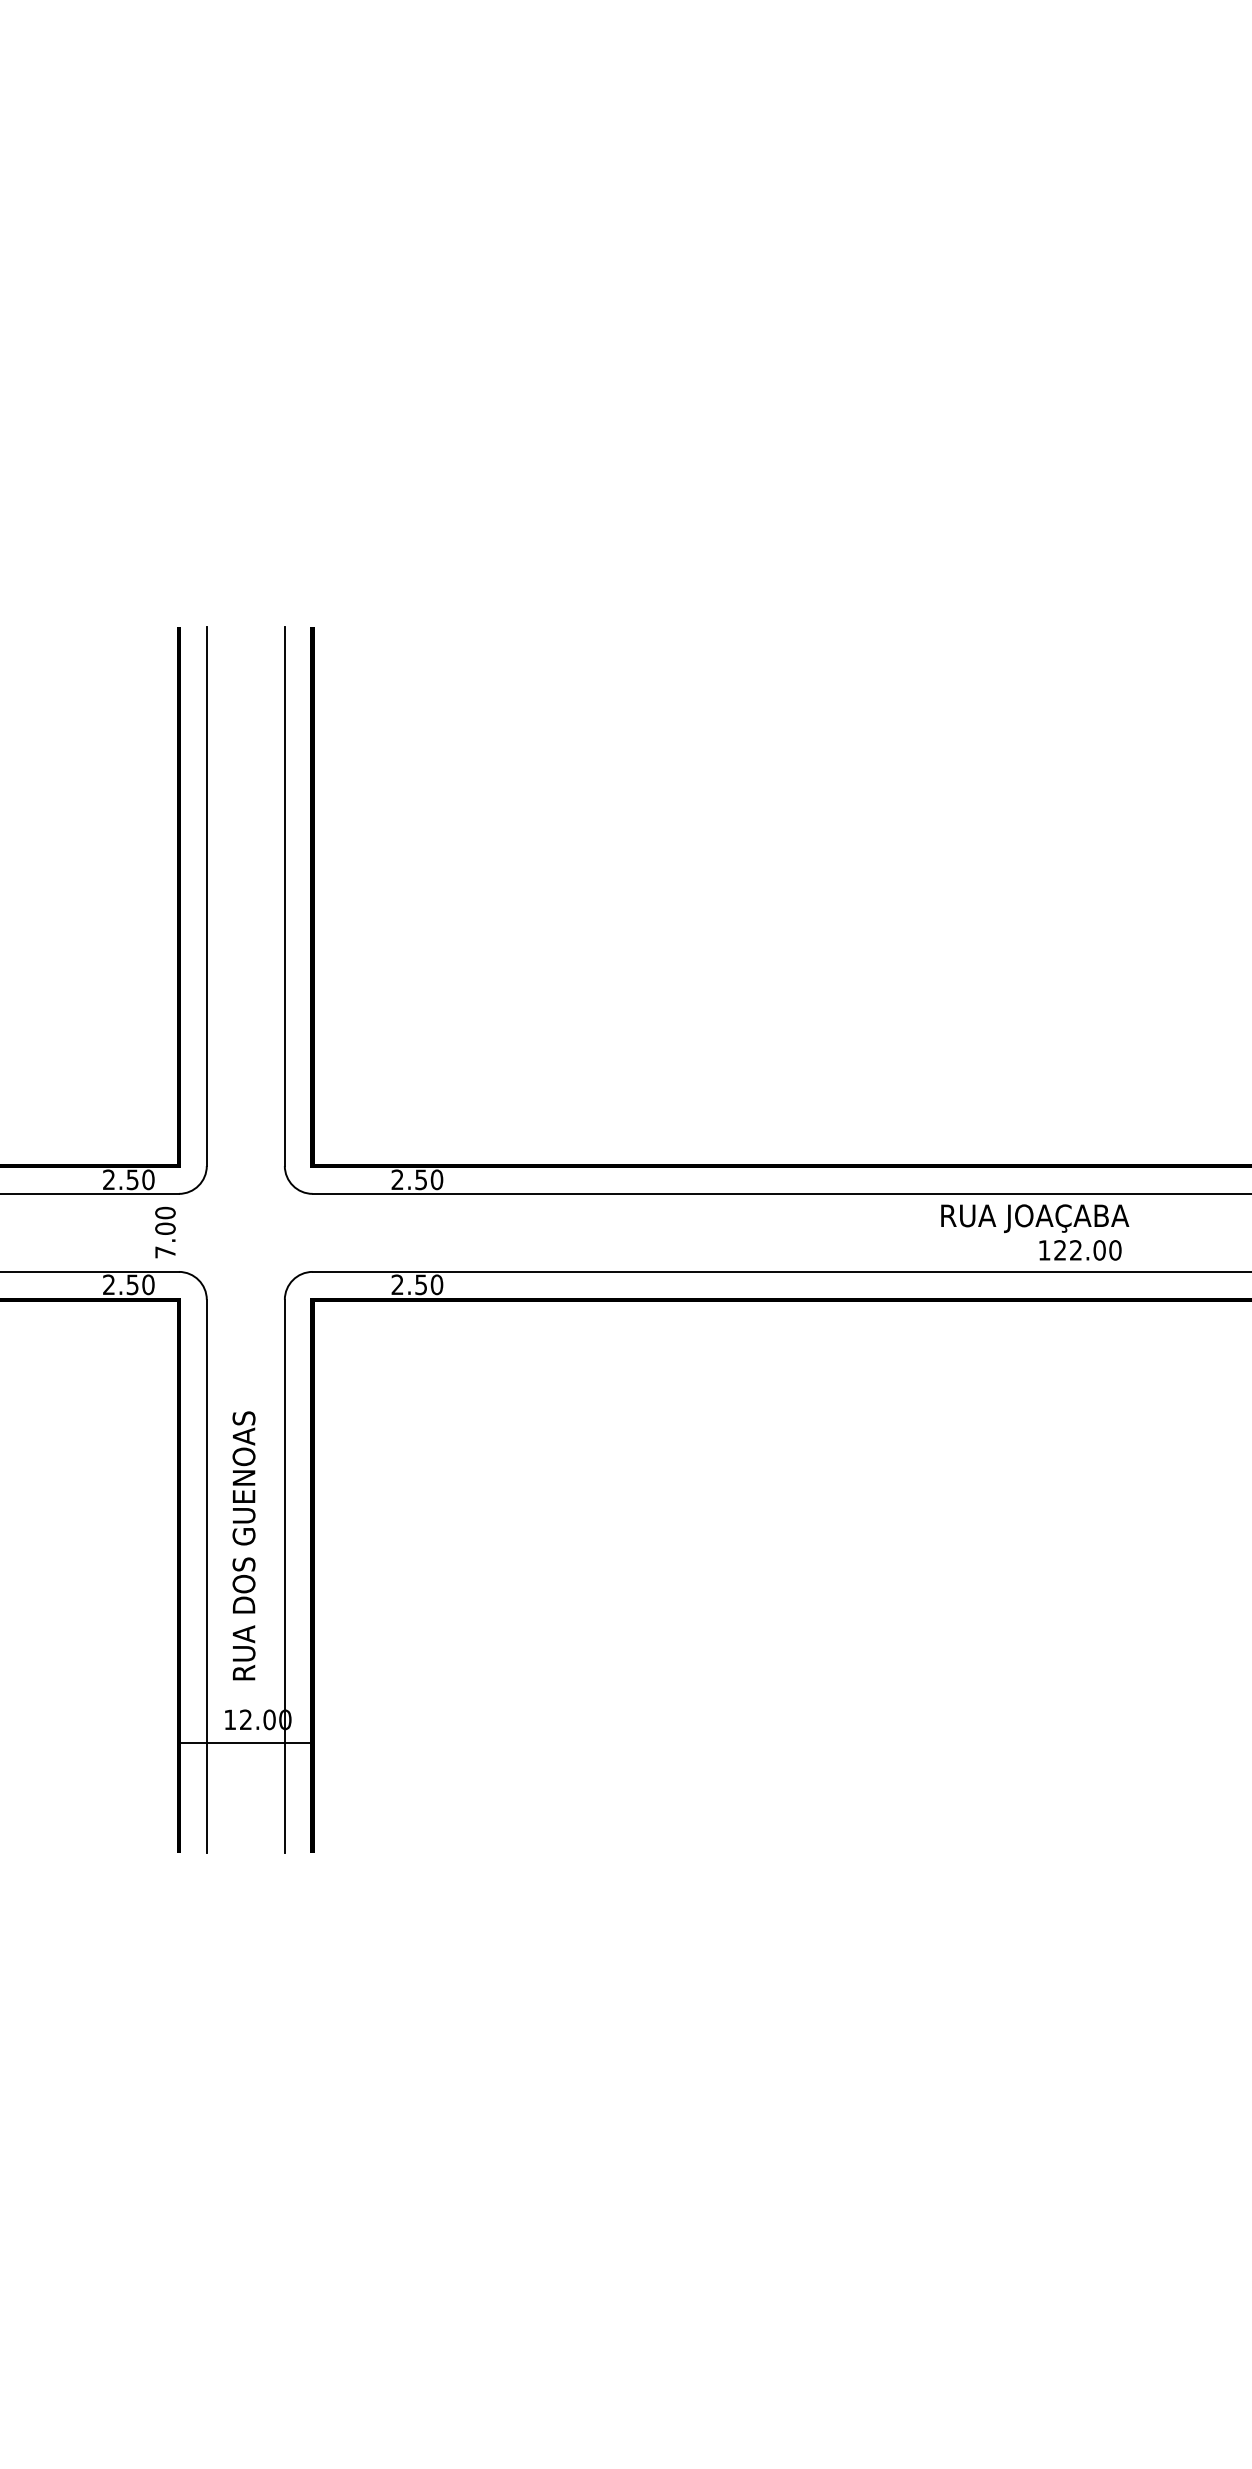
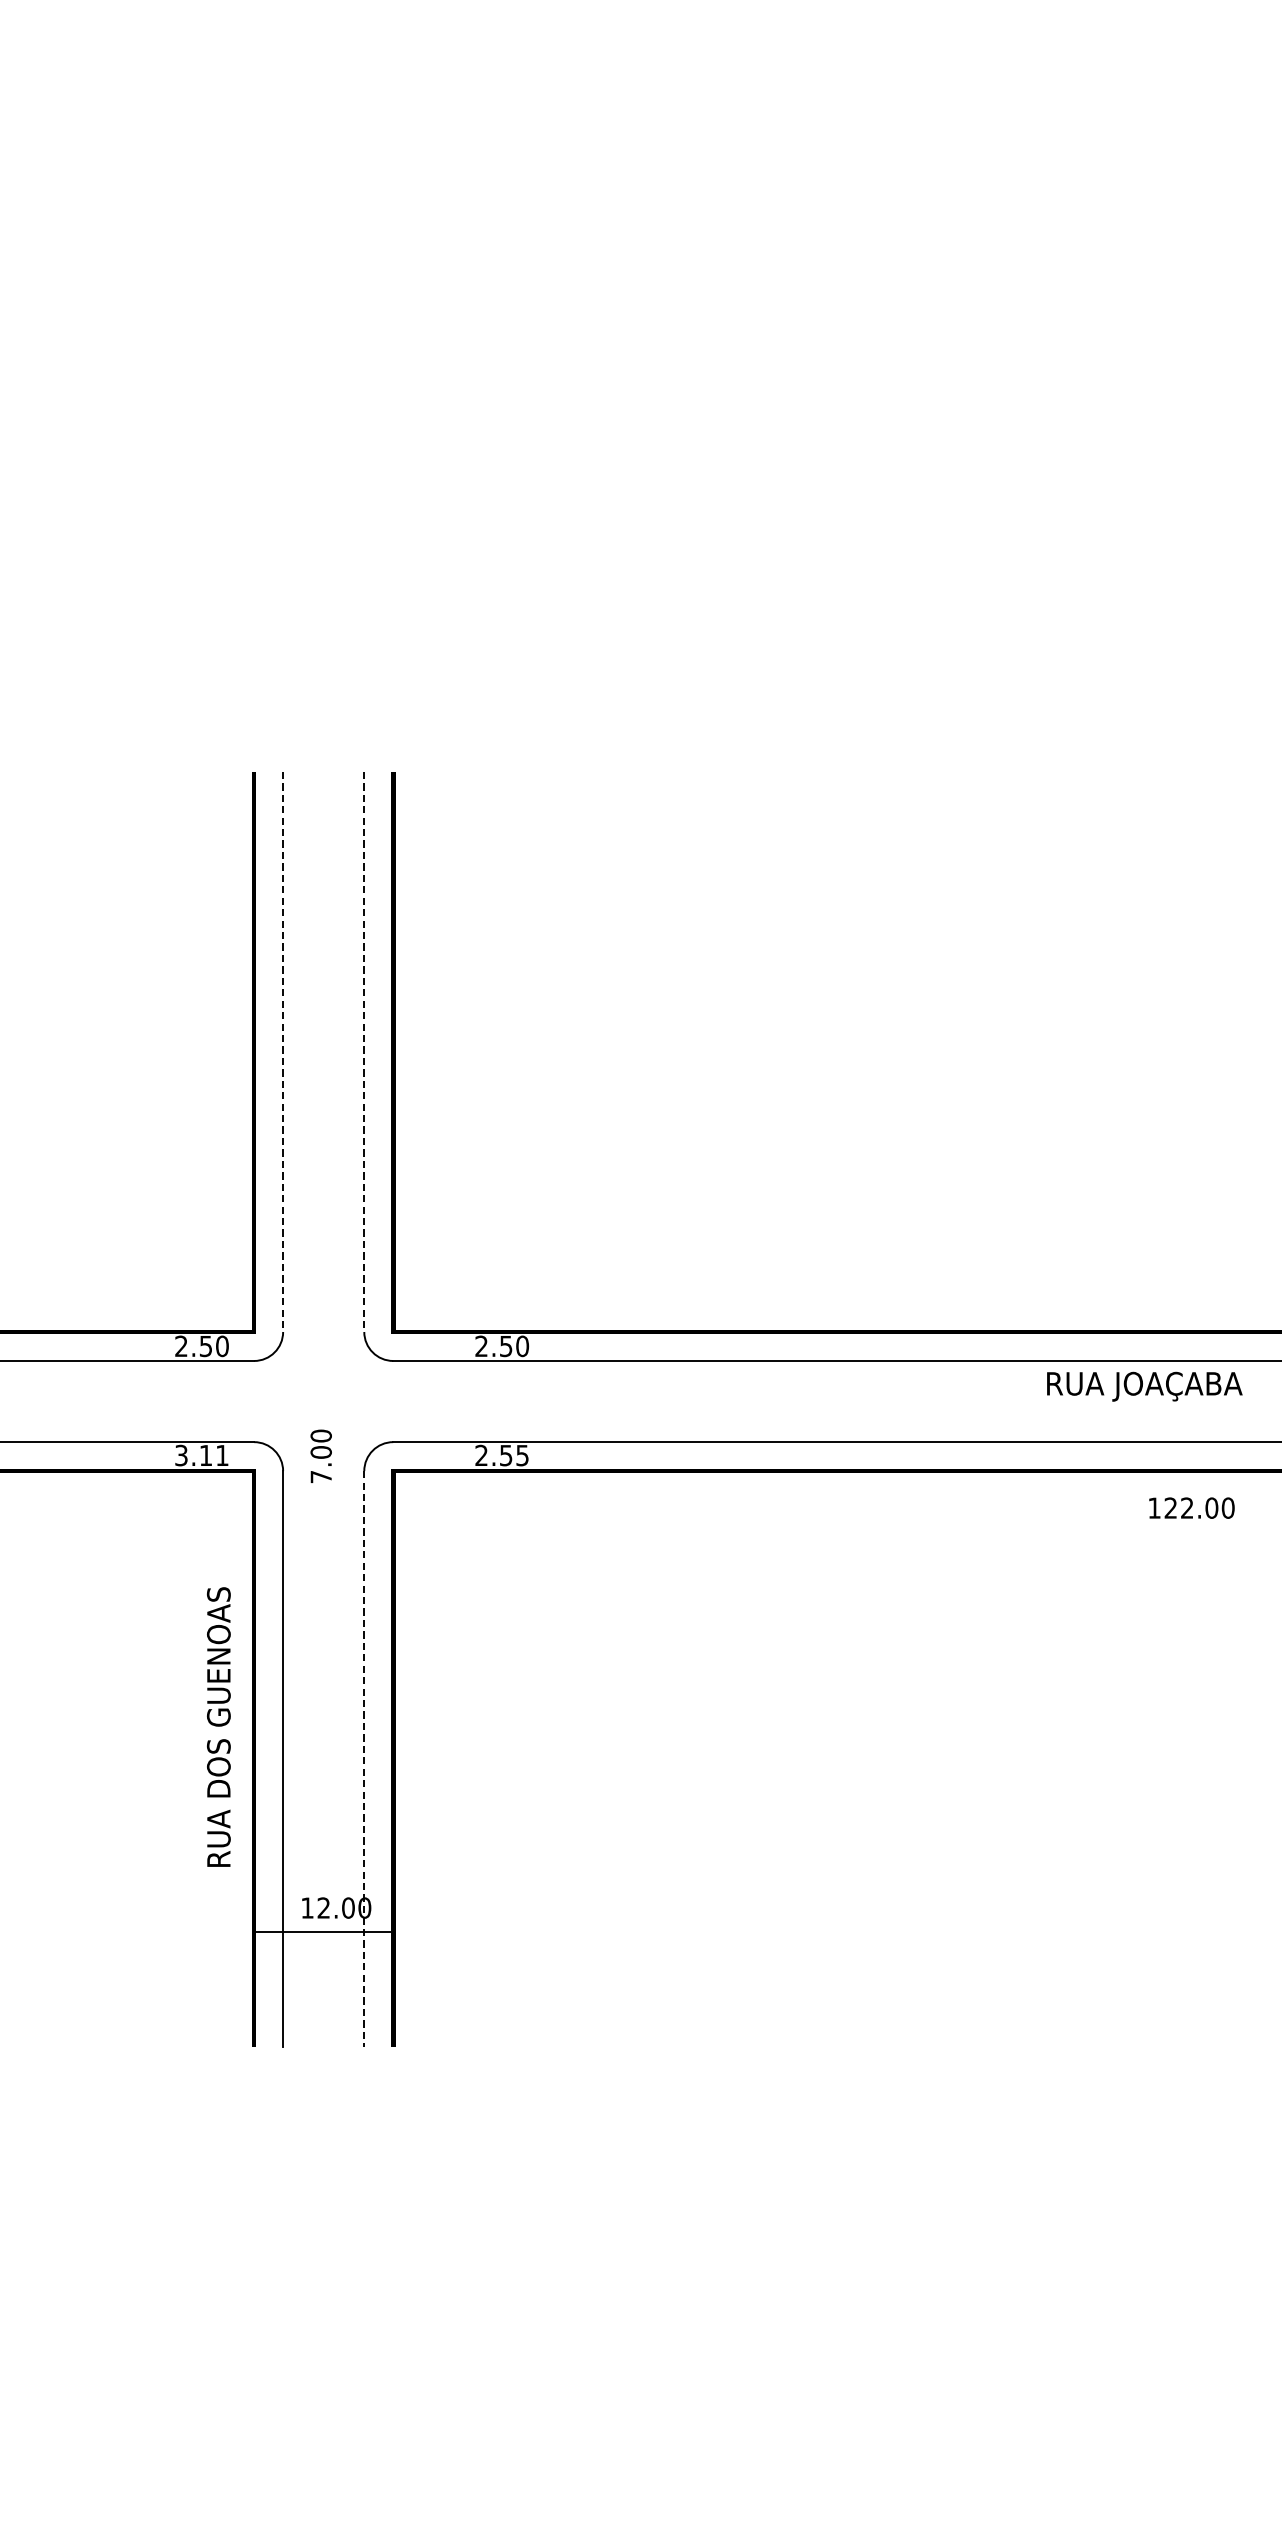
line: (206, 897) -> (282, 1052), solid -> dashed
line: (284, 897) -> (363, 1052), solid -> dashed
text: (165, 1232) -> (321, 1456), moved
text: (1080, 1250) -> (1191, 1508), moved
text: (128, 1284) -> (201, 1455), 2.50 -> 3.11
text: (436, 1284) -> (522, 1455), 2.50 -> 2.55
text: (243, 1545) -> (218, 1726), moved
line: (284, 1576) -> (363, 1758), solid -> dashed

